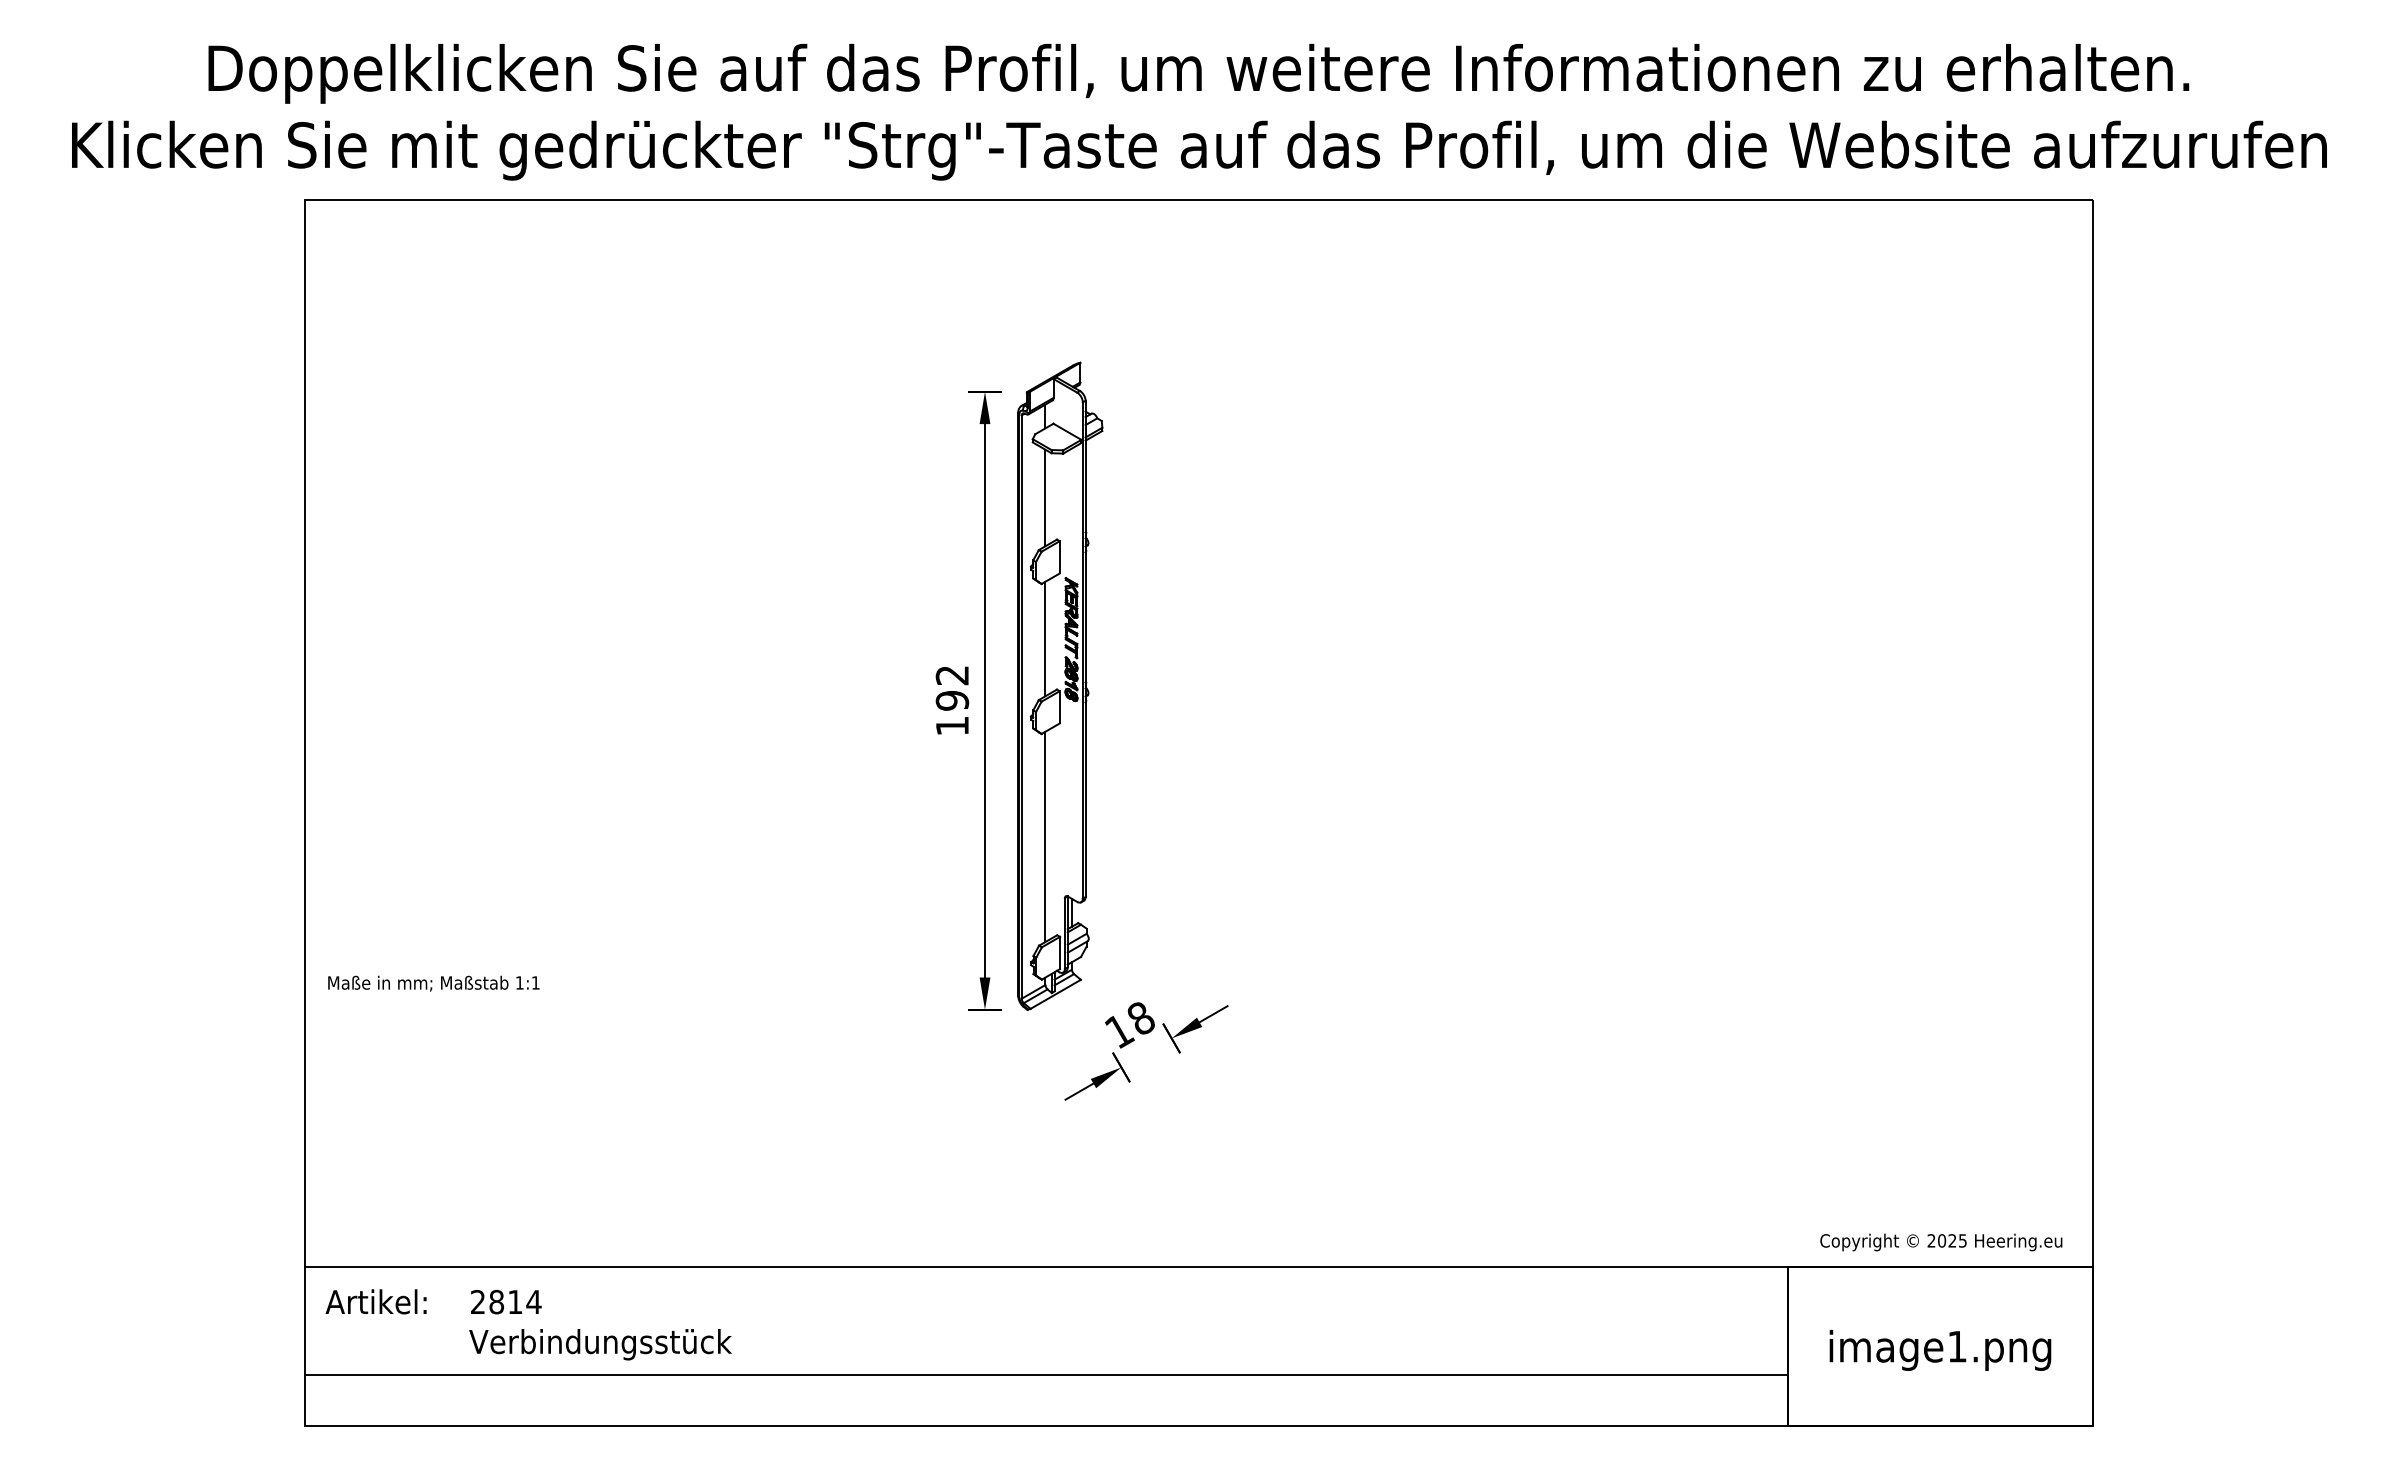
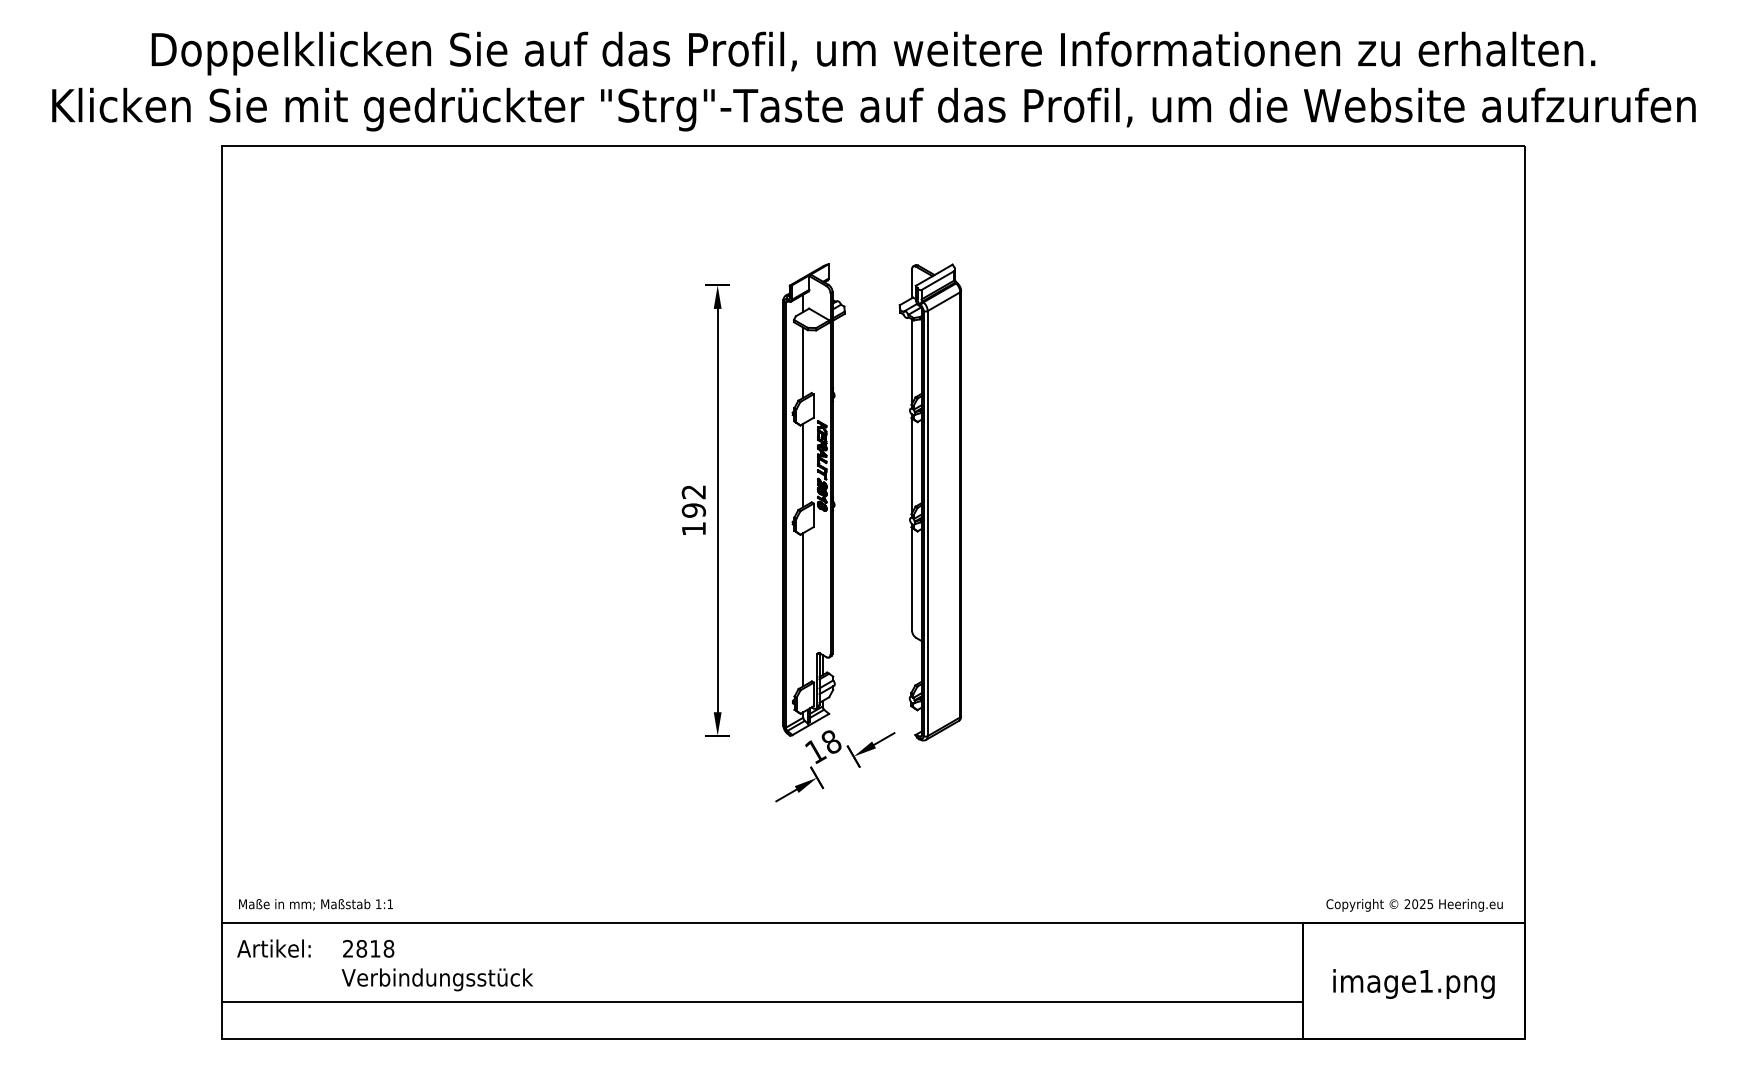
part: (1060, 685) -> (814, 499), moved
part: (1276, 689) -> (930, 502), added
text: (433, 983) -> (315, 904), moved
text: (533, 1301) -> (388, 948), 2814 -> 2818

